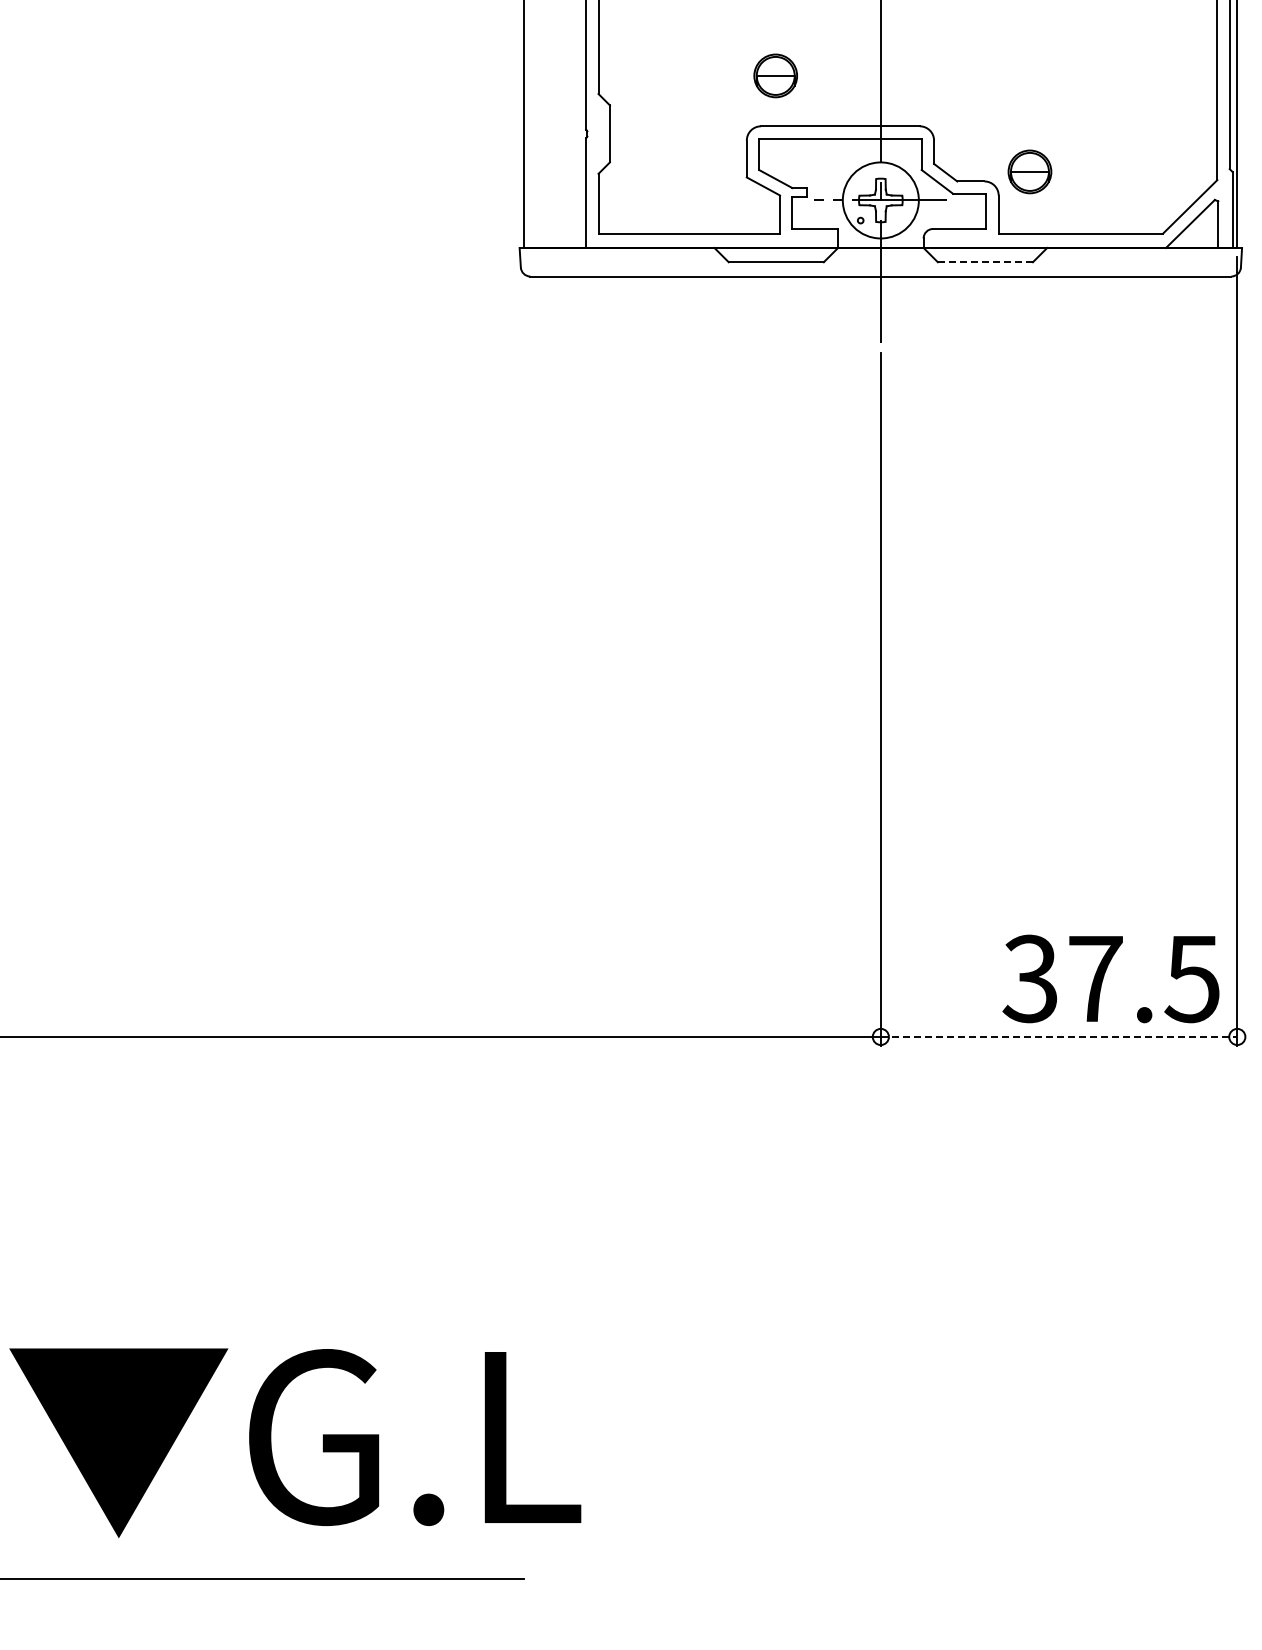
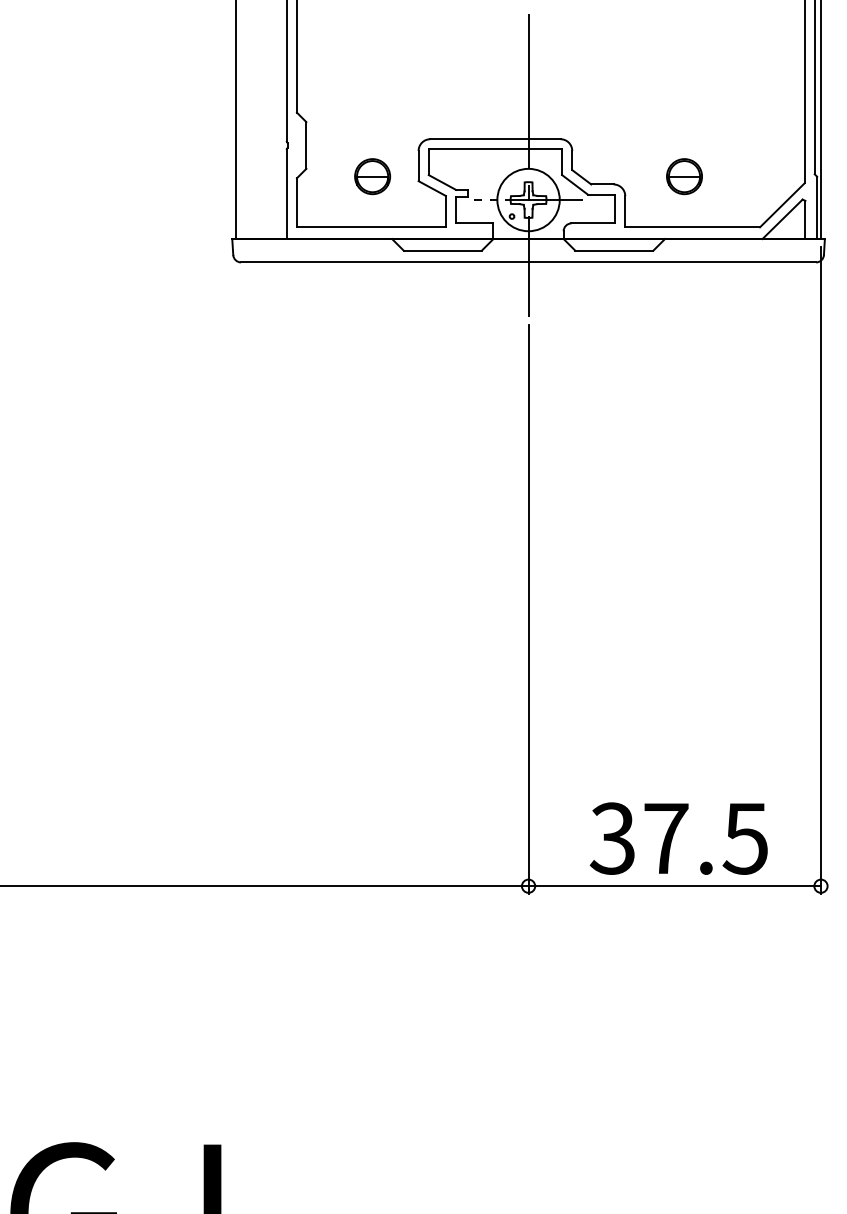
part: (775, 75) -> (372, 176), moved
part: (1029, 171) -> (684, 176), moved
line: (985, 262) -> (614, 250), dashed -> solid
text: (1110, 978) -> (678, 838), moved
line: (1059, 1036) -> (675, 885), dashed -> solid

